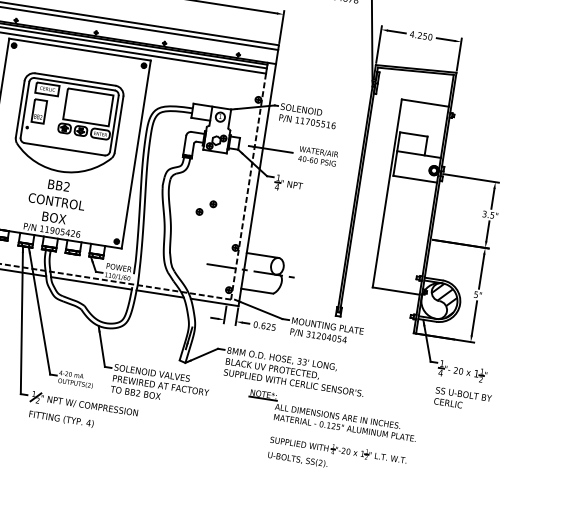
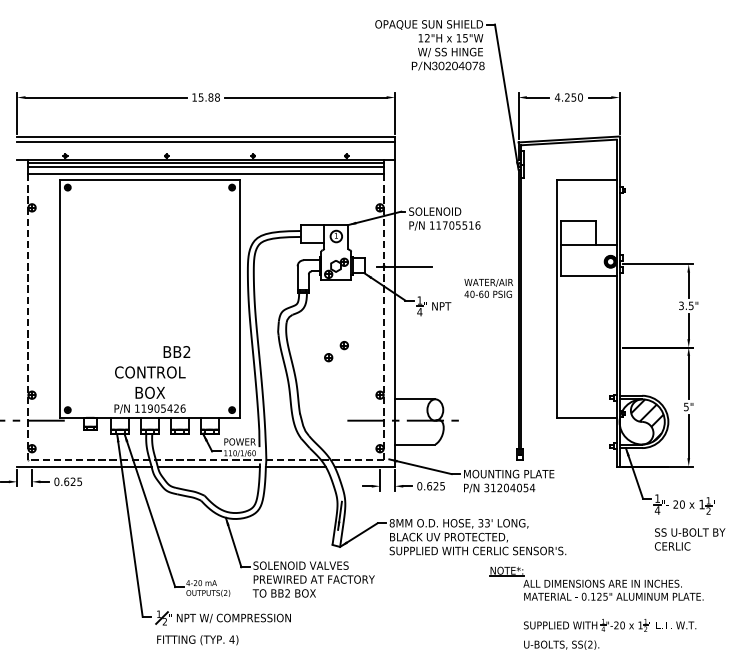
part: (67, 125) -> (149, 275), removed
text: (318, 156) -> (488, 288), moved
text: (58, 185) -> (176, 351), moved
part: (330, 428) -> (595, 600), moved

